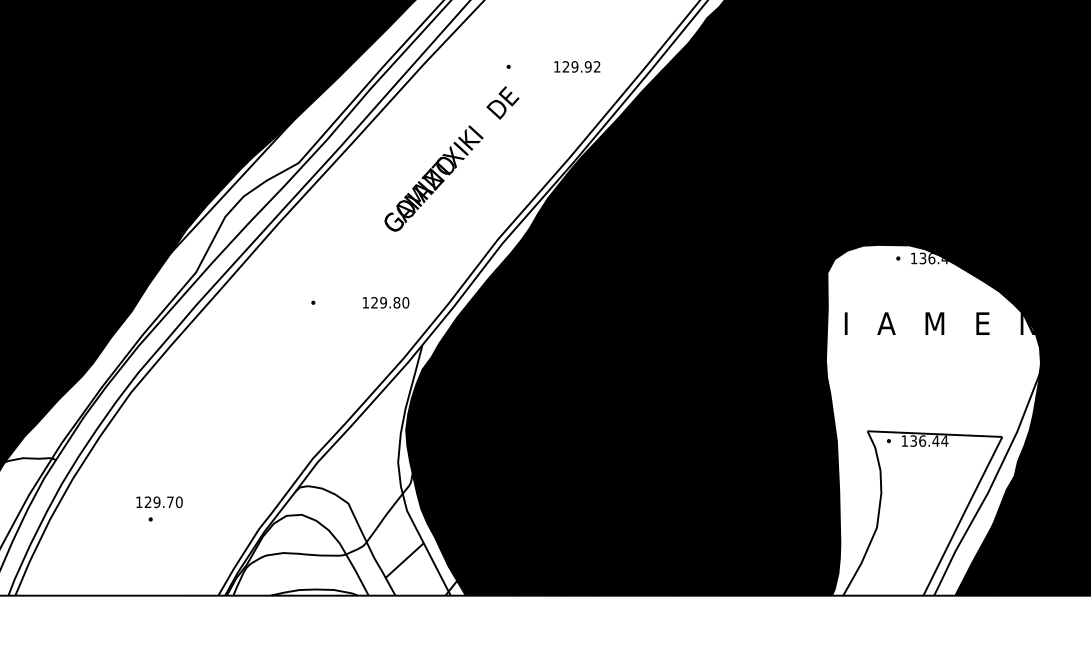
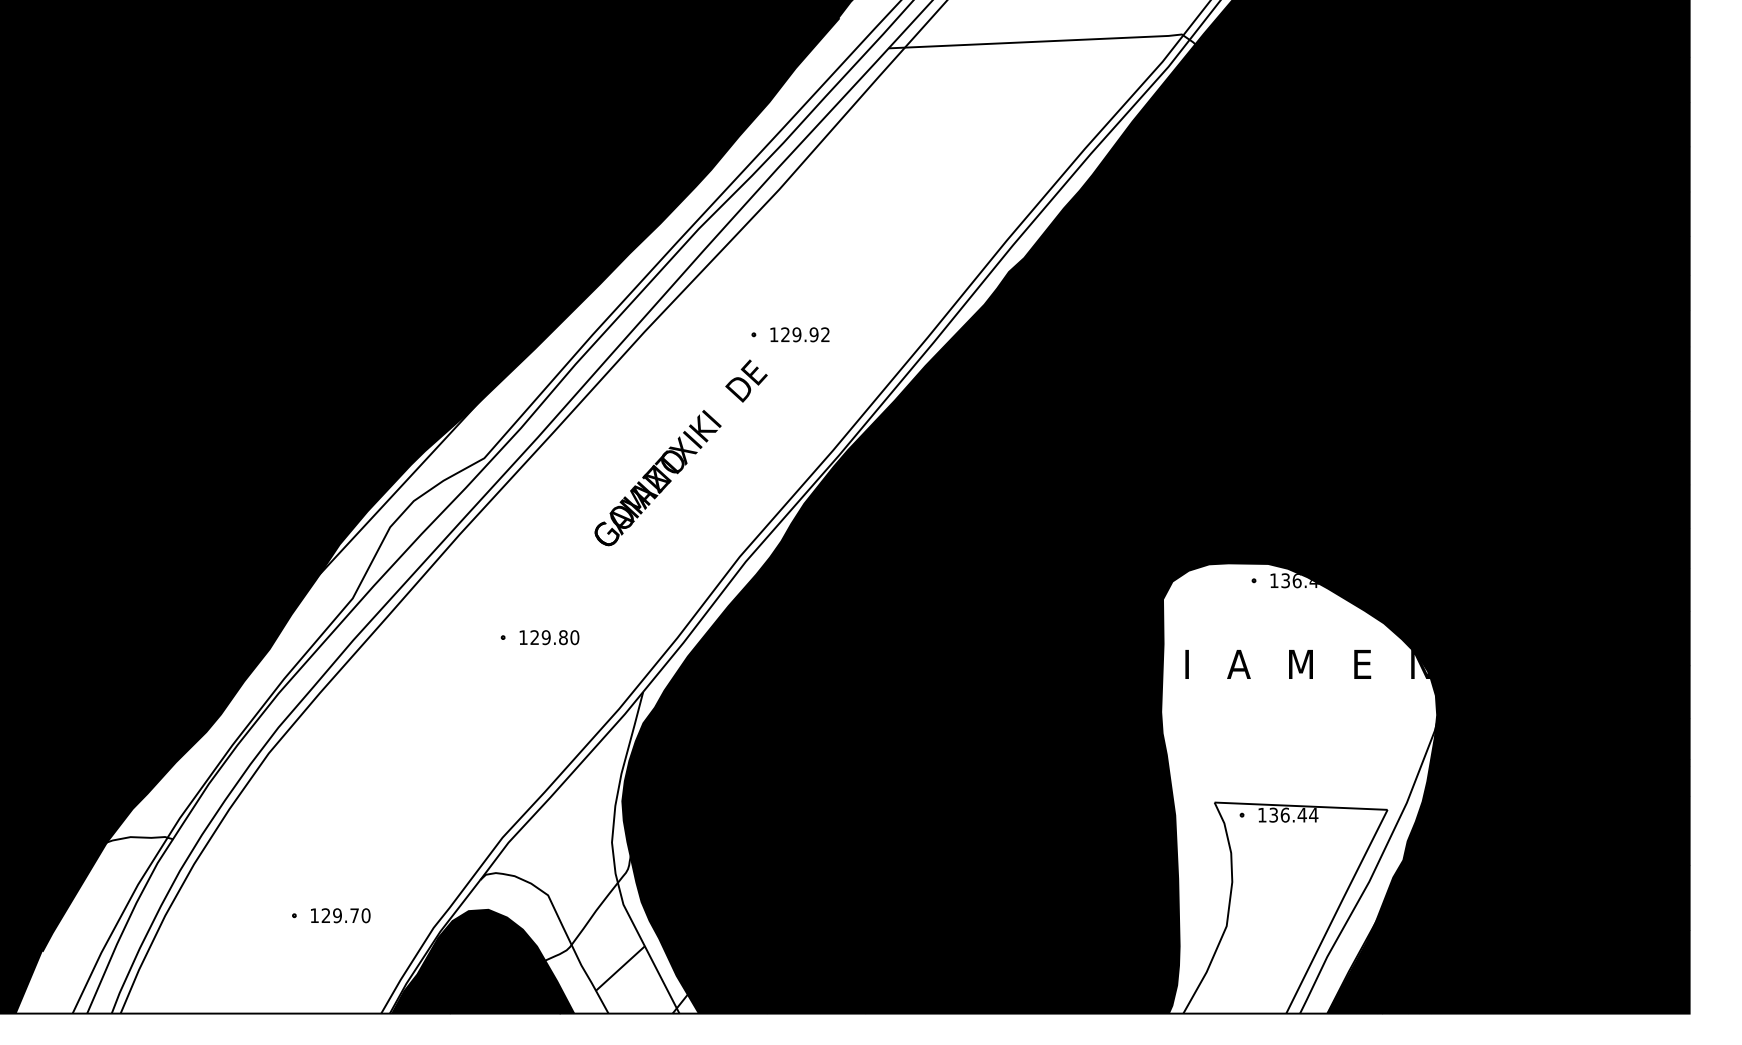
text: (576, 66) -> (799, 334), moved
text: (386, 302) -> (549, 637), moved
text: (159, 502) -> (340, 915), moved
fill: (298, 555) -> (483, 961), added

